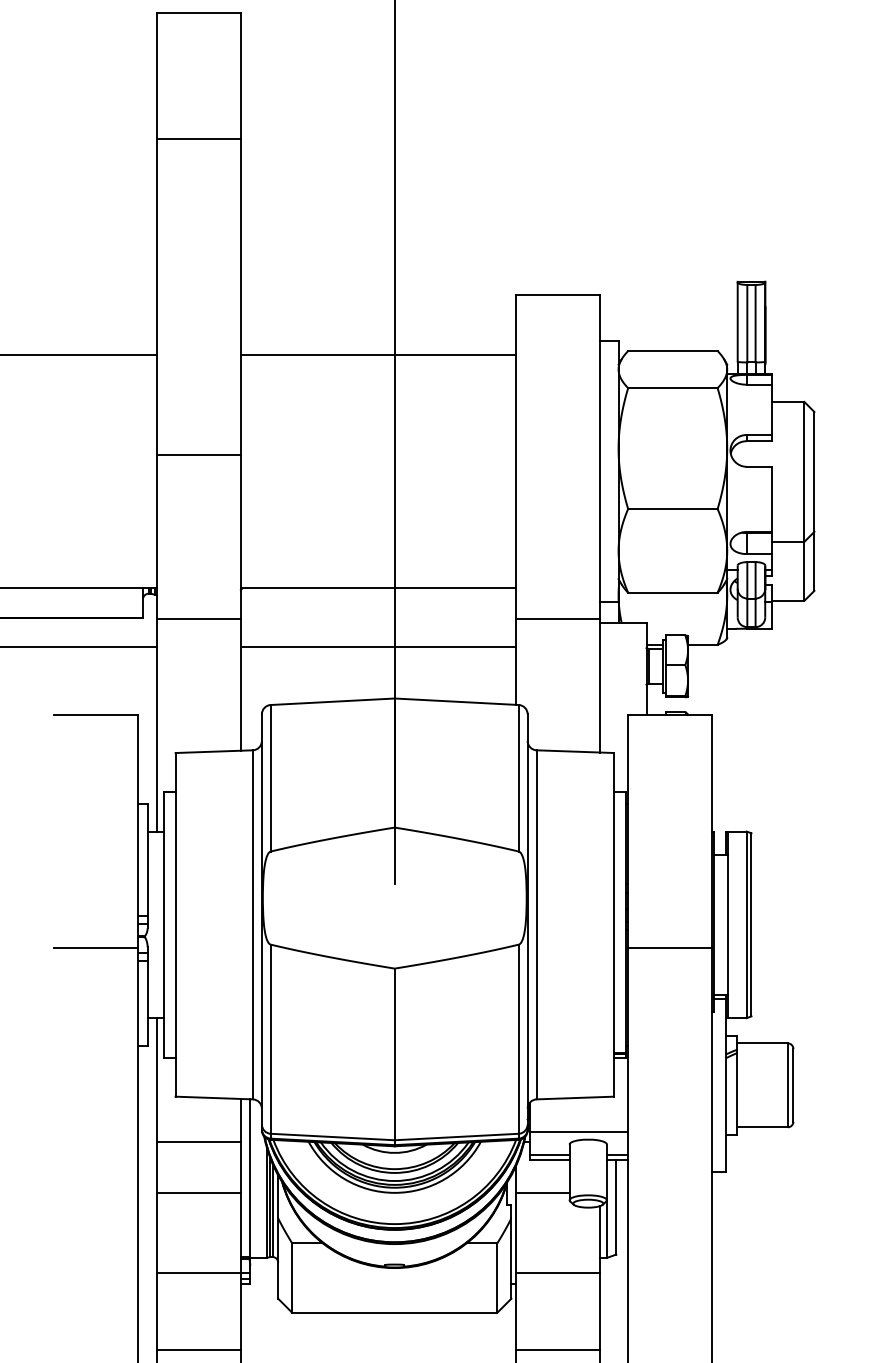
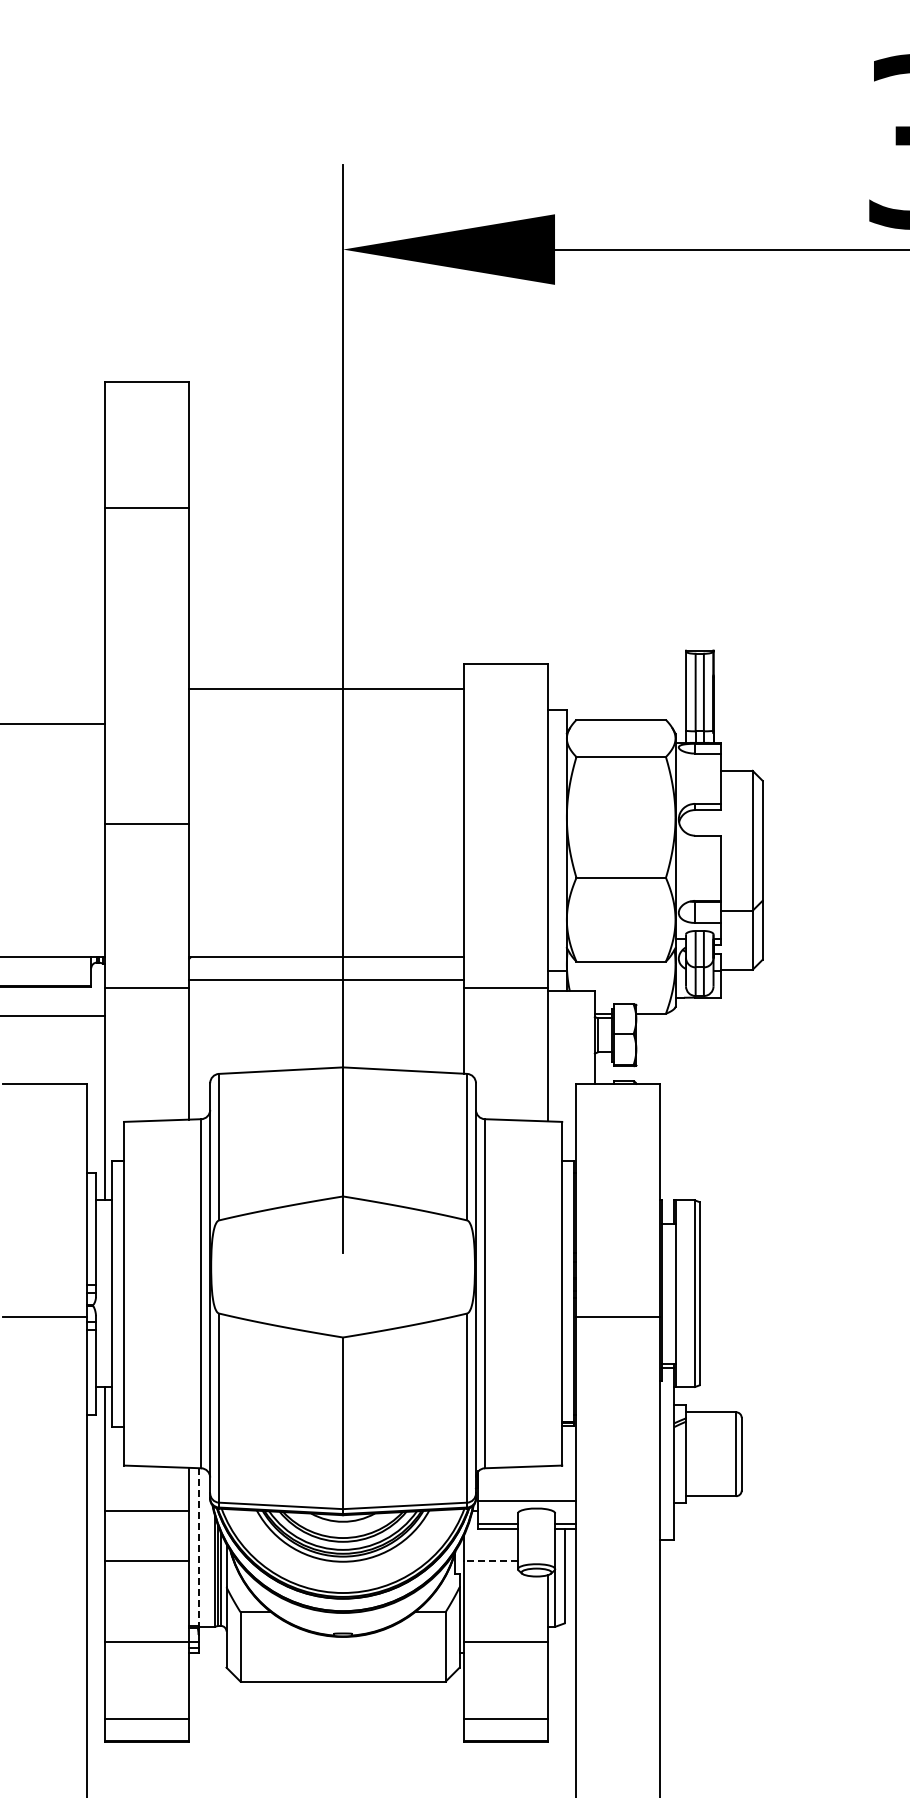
line: (378, 355) -> (326, 689), moved
line: (378, 647) -> (326, 980), moved
line: (250, 1178) -> (198, 1547), solid -> dashed
line: (543, 1192) -> (491, 1561), solid -> dashed

